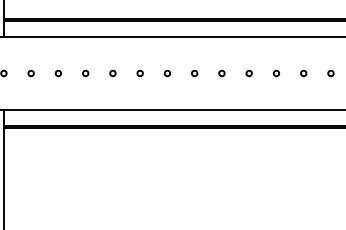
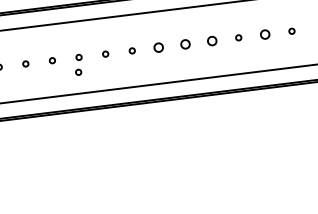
part: (194, 73) -> (158, 47), size x1.6
part: (221, 73) -> (185, 44), size x1.6
part: (248, 73) -> (211, 41), size x1.6
part: (303, 73) -> (265, 34), size x1.6
part: (110, 88) -> (78, 72), added

